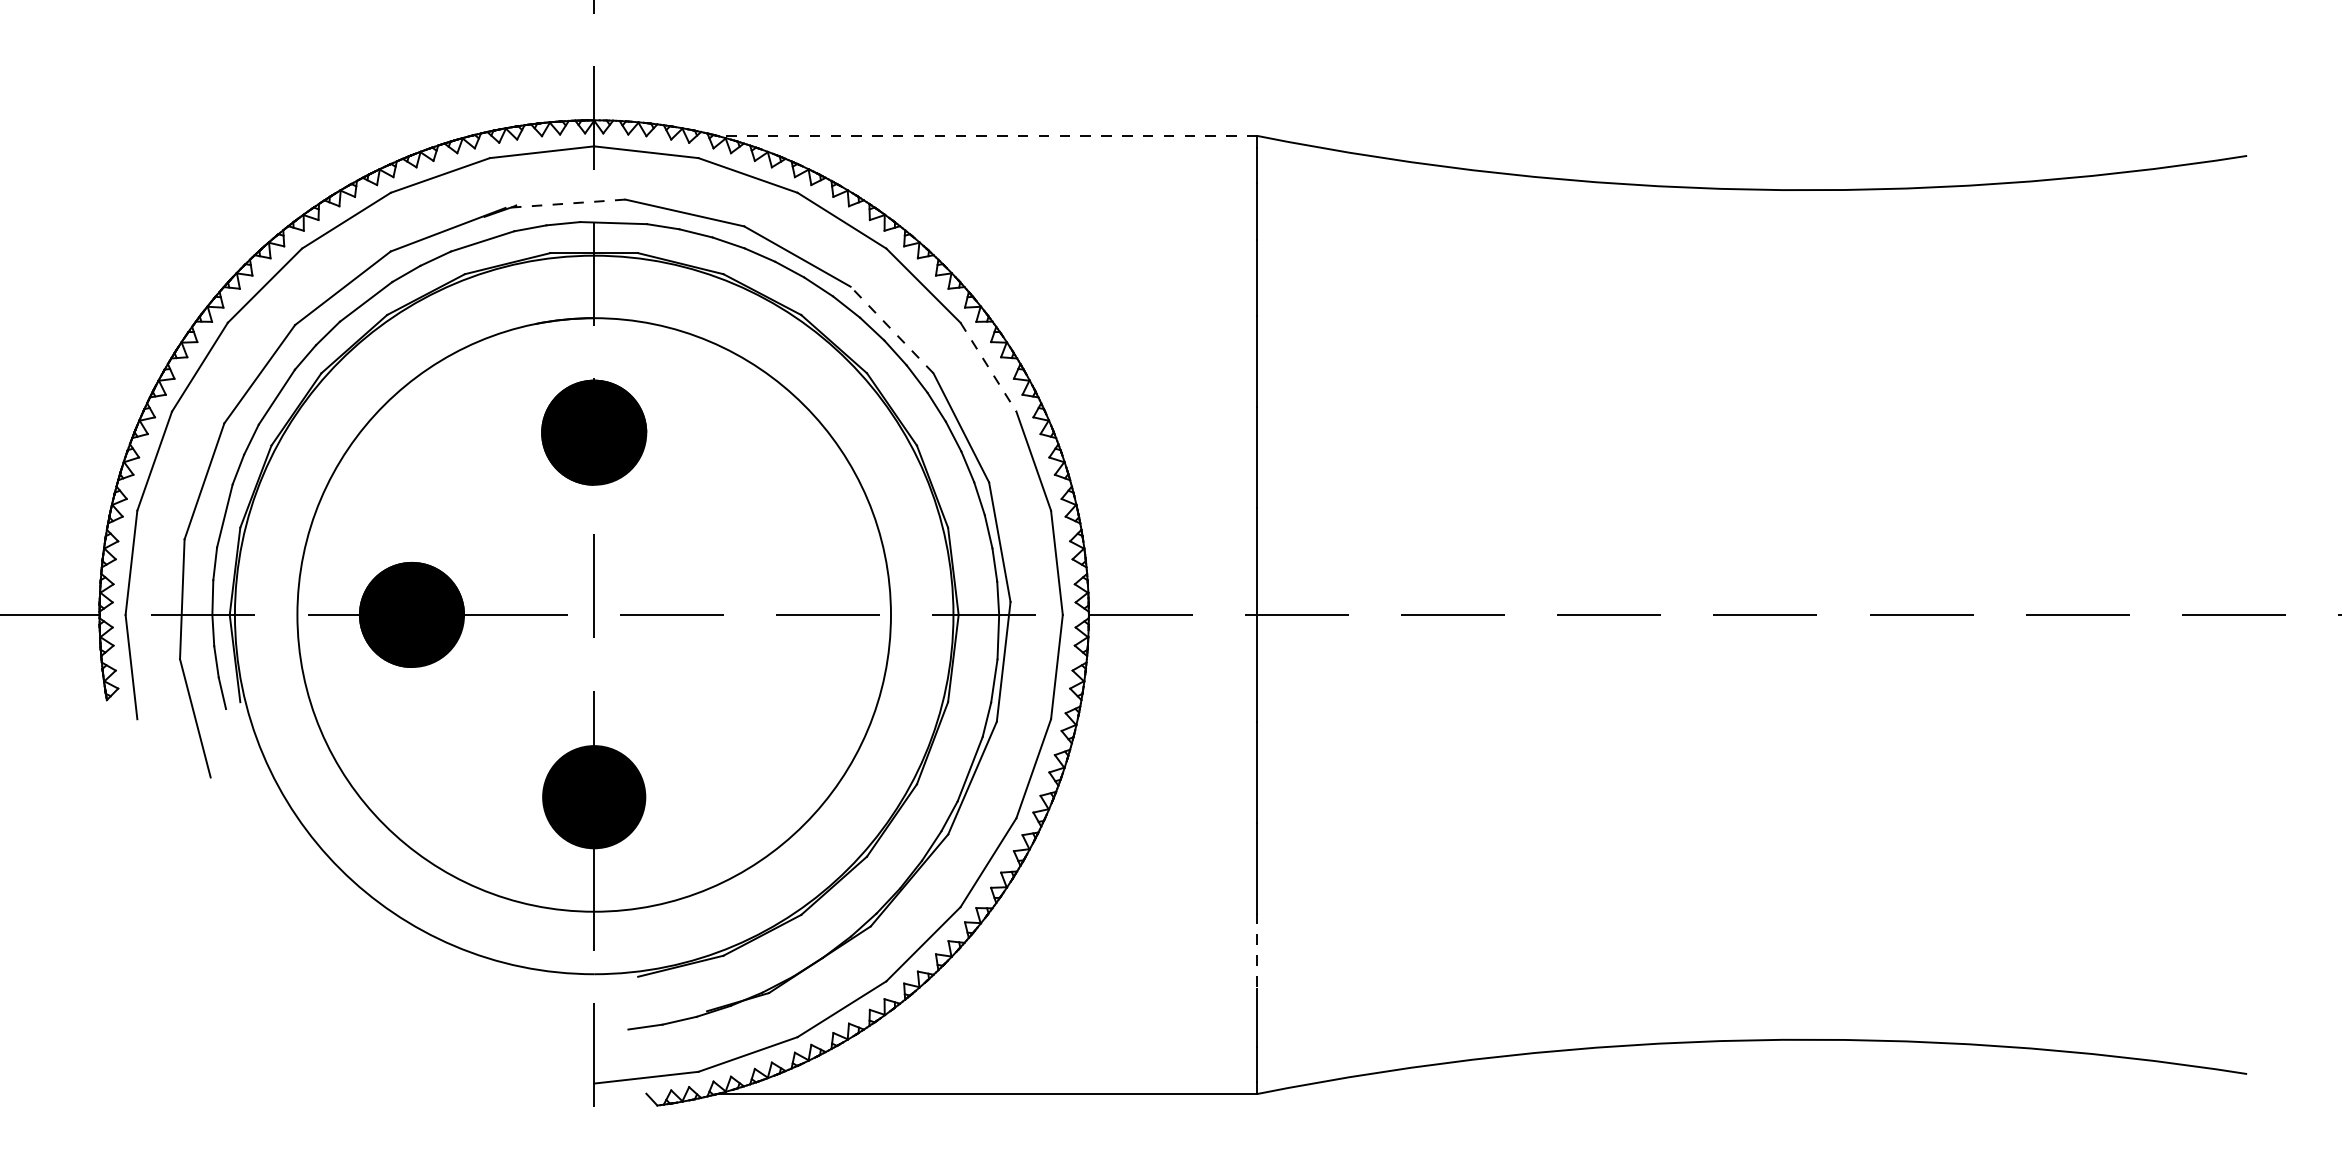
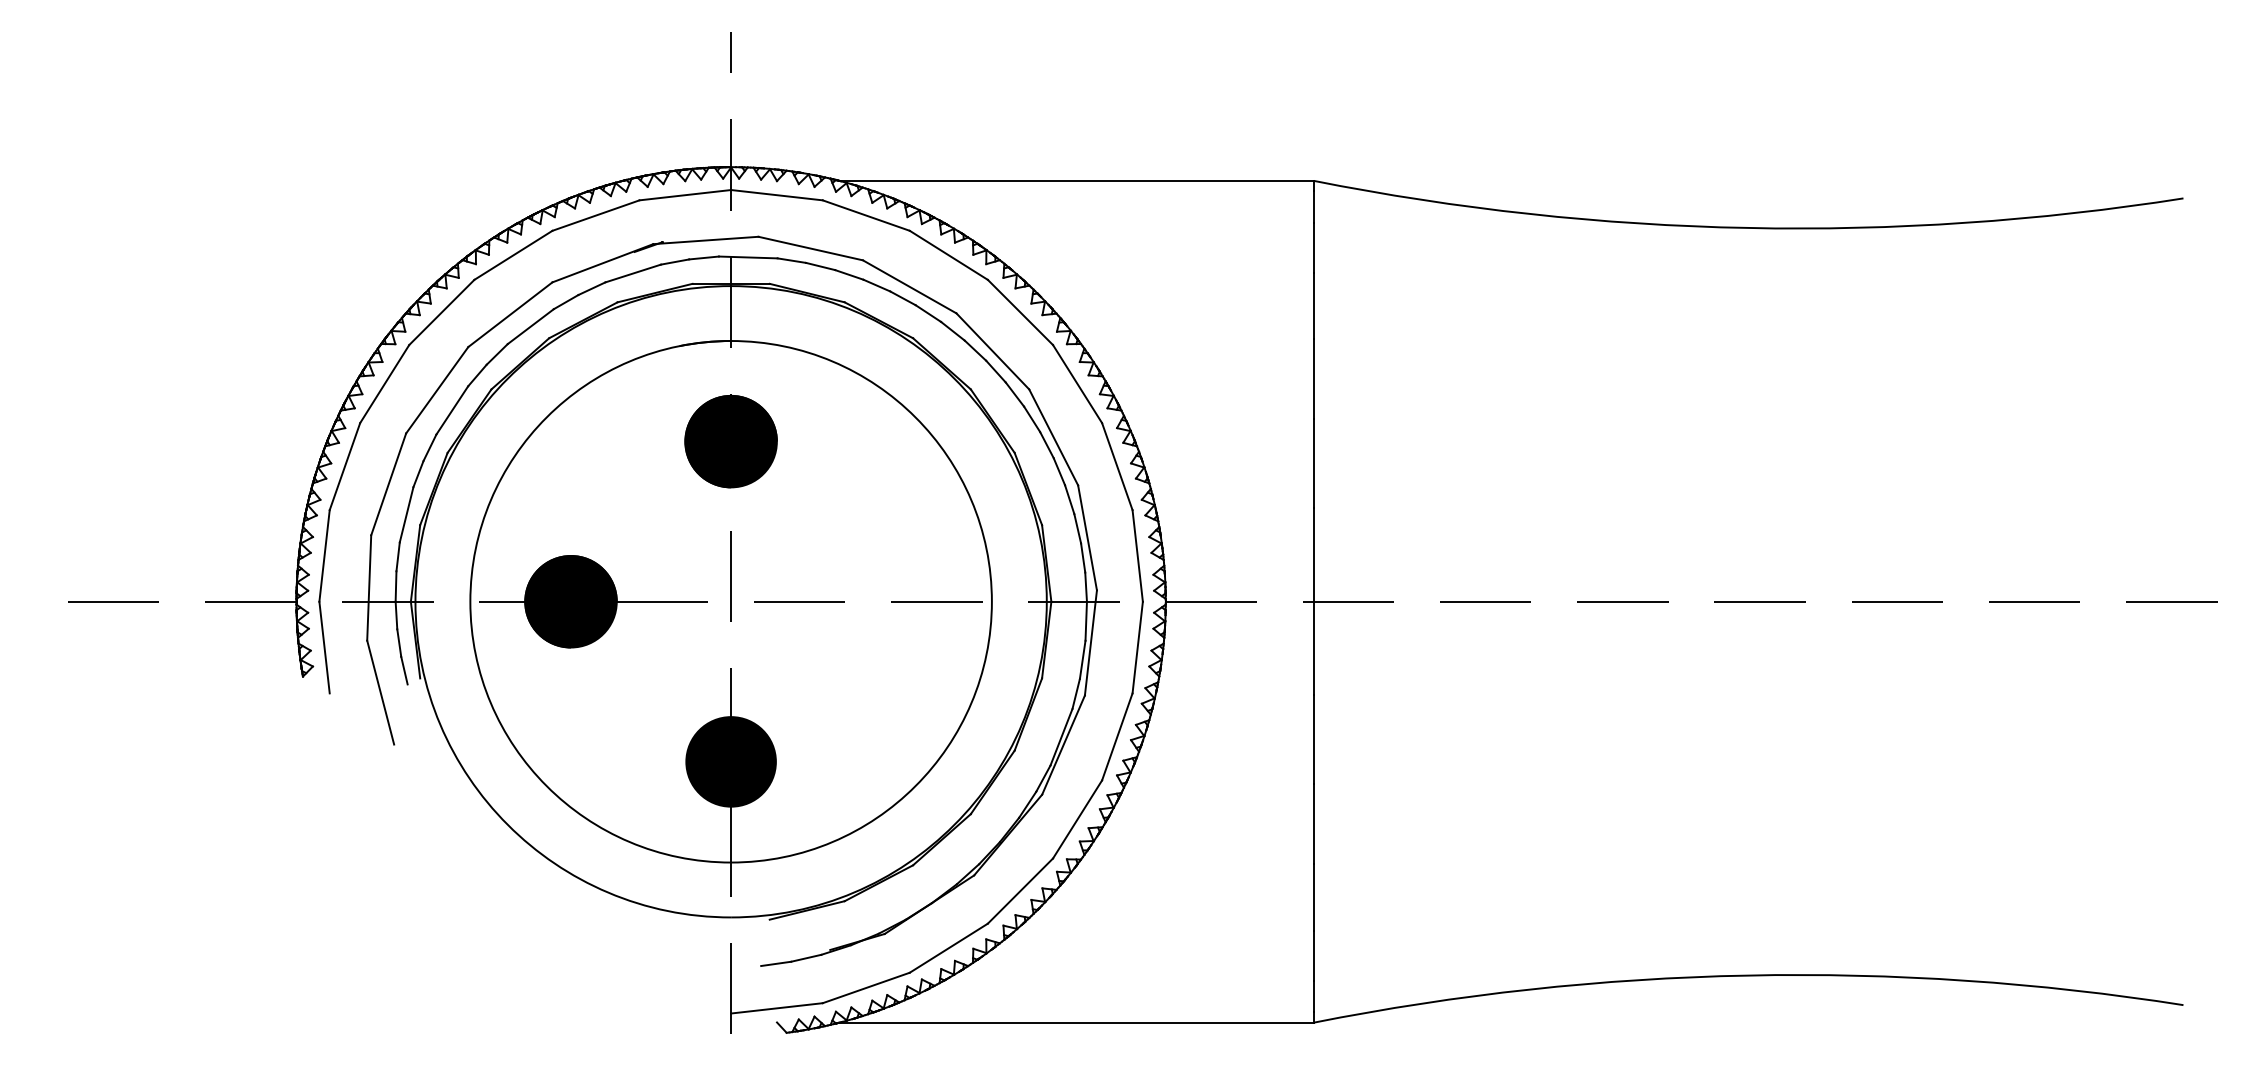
line: (987, 135) -> (1076, 180), dashed -> solid
line: (565, 203) -> (705, 240), dashed -> solid
line: (891, 330) -> (992, 351), dashed -> solid
line: (988, 367) -> (1077, 384), dashed -> solid
line: (1256, 952) -> (1313, 898), dashed -> solid

